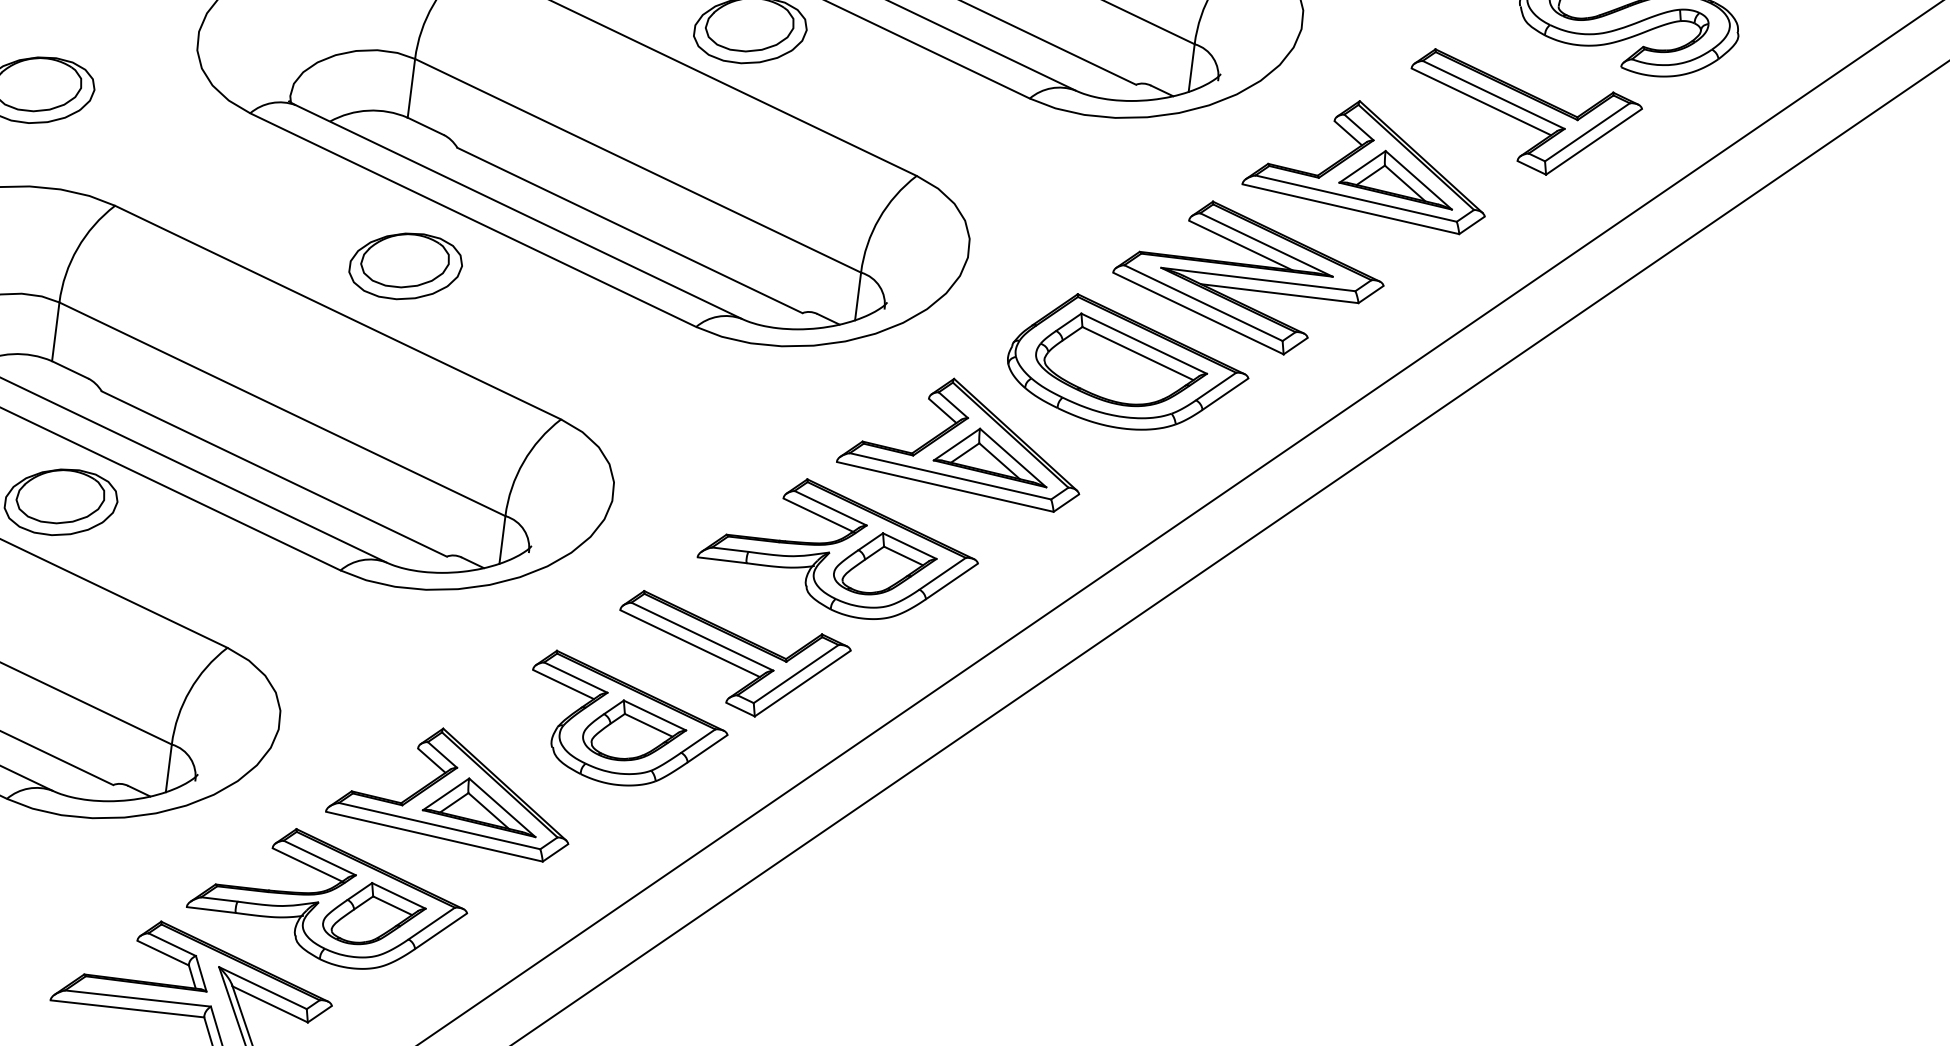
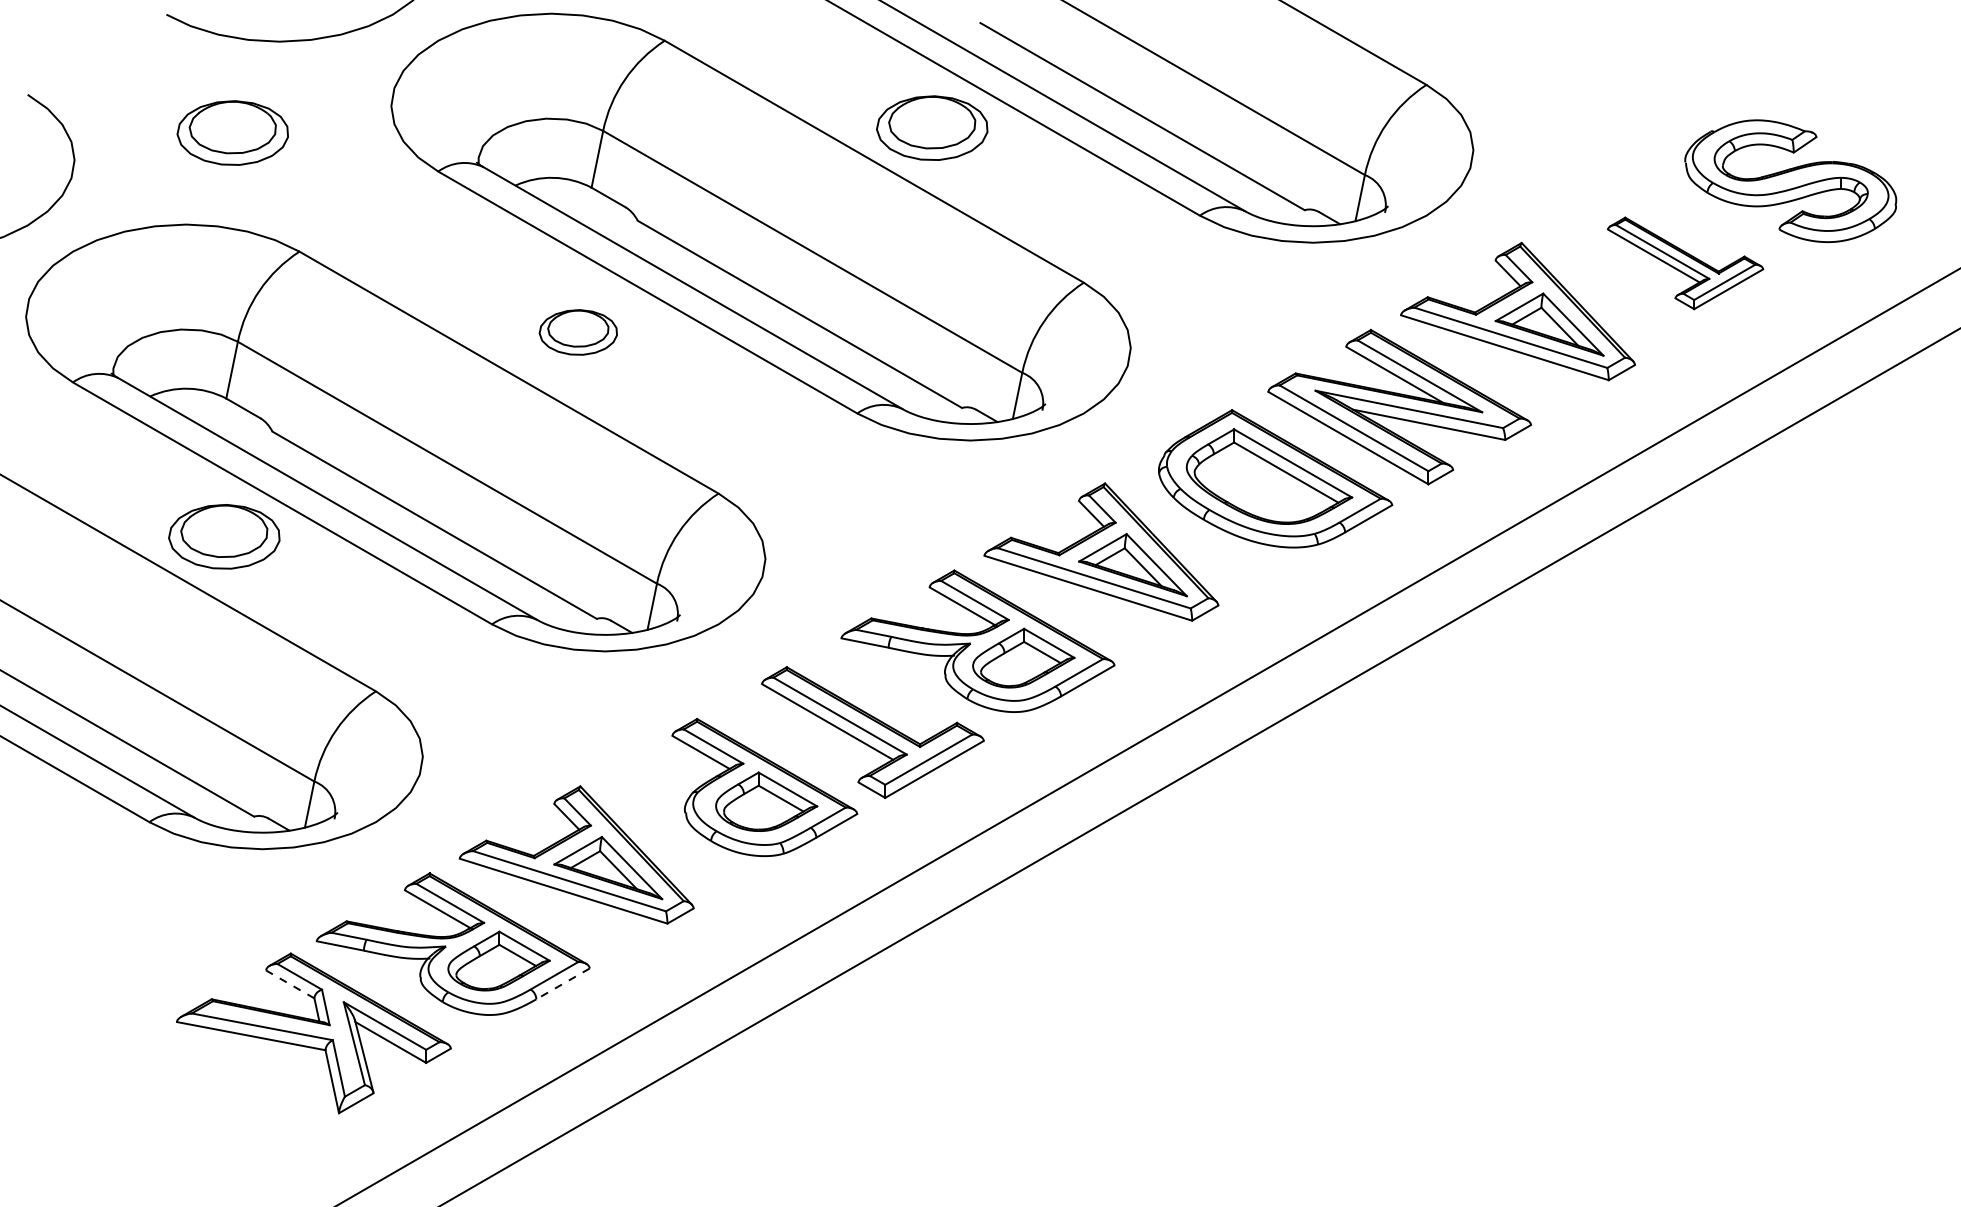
part: (1528, 109) -> (1685, 263), size x0.7
part: (405, 266) -> (578, 332), size x0.7
line: (441, 930) -> (563, 983), solid -> dashed
line: (163, 953) -> (290, 984), solid -> dashed

